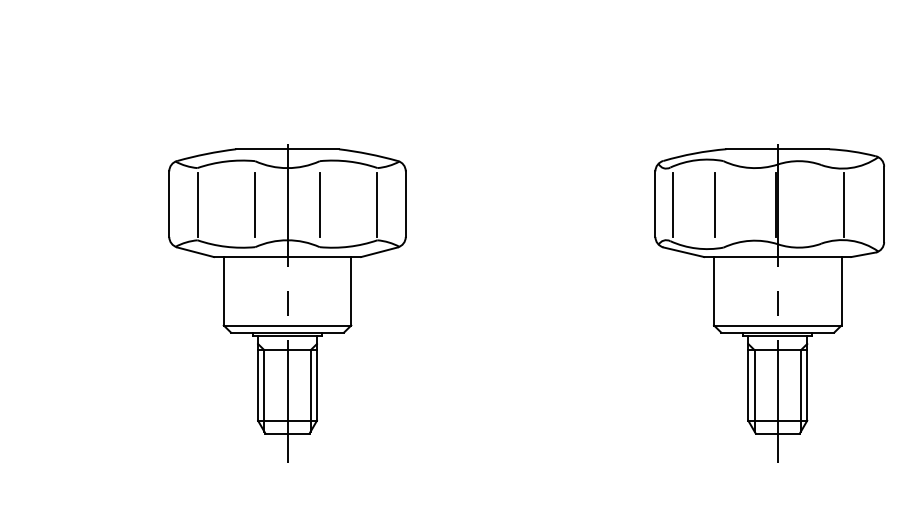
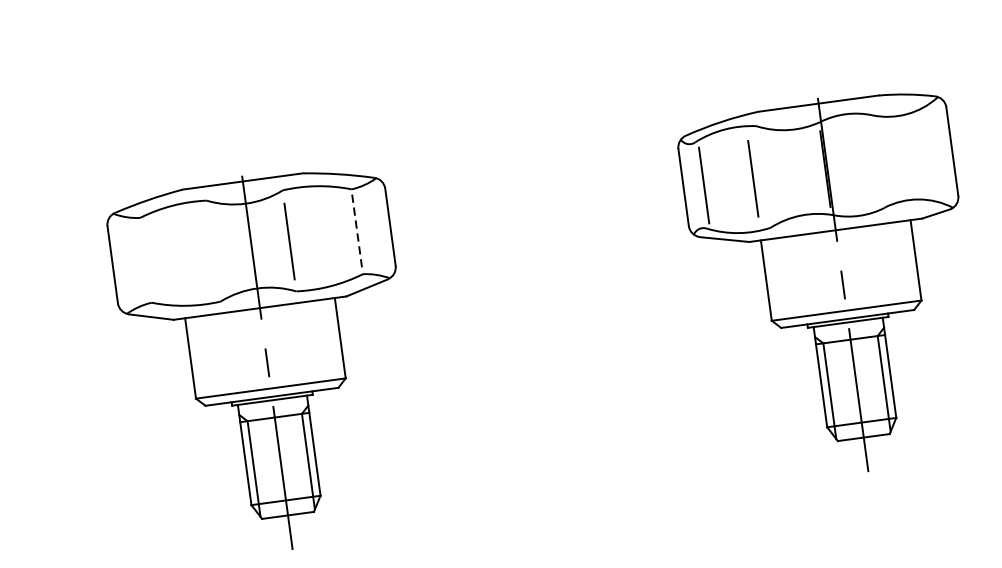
line: (197, 204) -> (145, 260), removed
line: (255, 204) -> (214, 251), removed
line: (843, 204) -> (904, 158), removed
line: (377, 205) -> (357, 233), solid -> dashed

